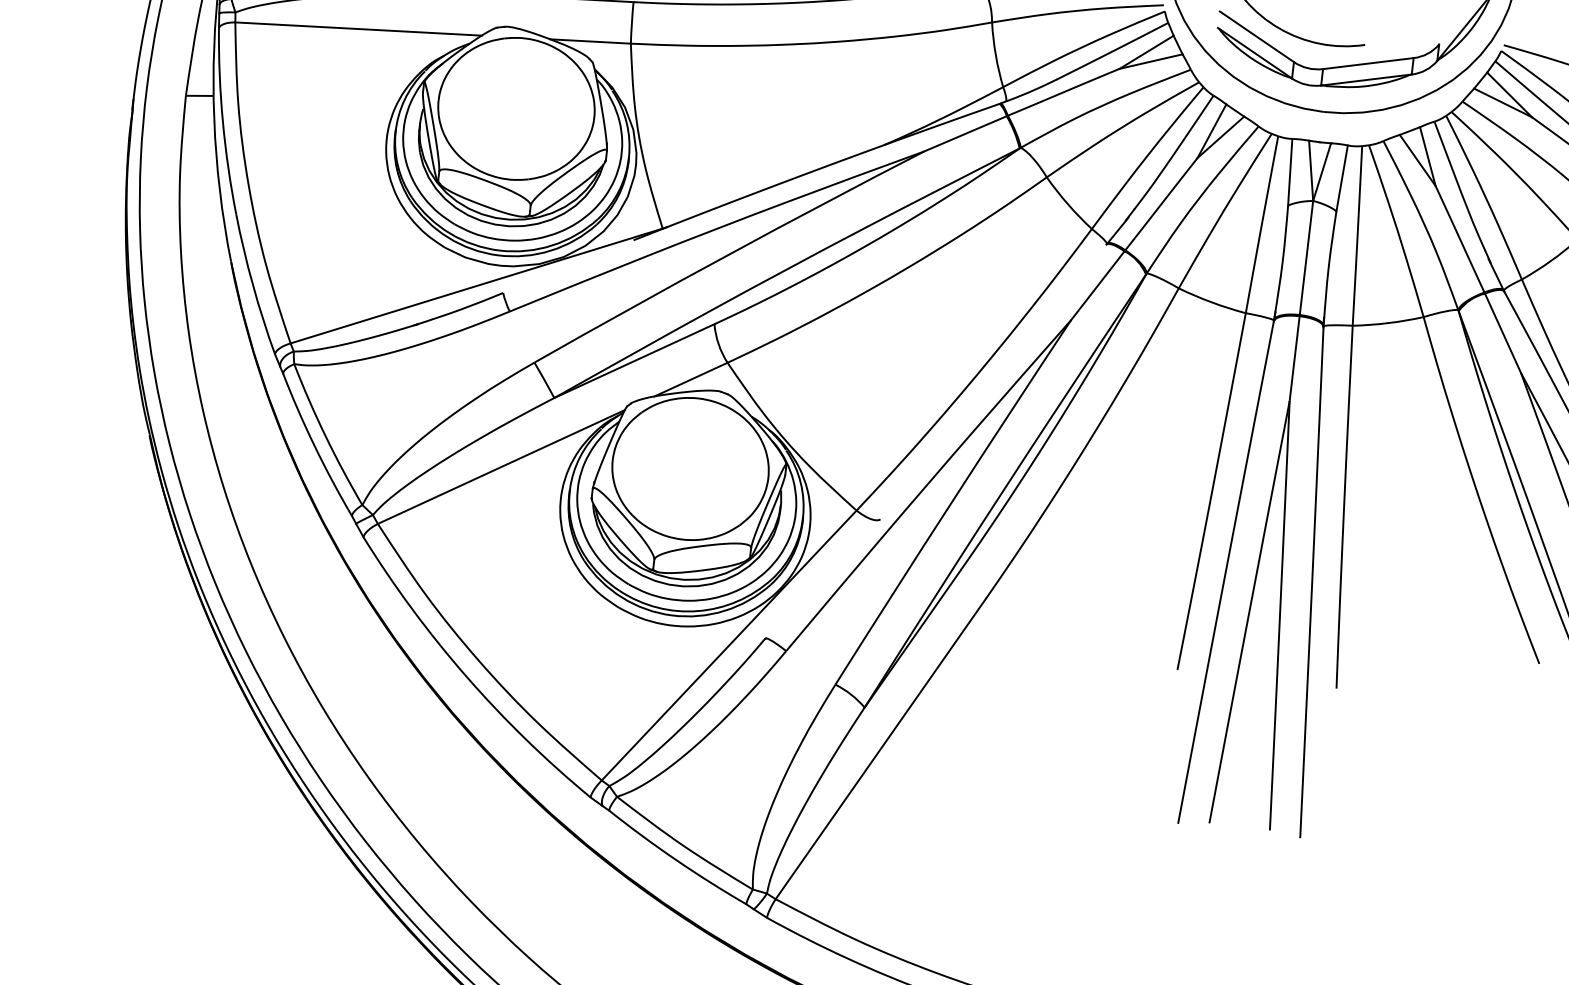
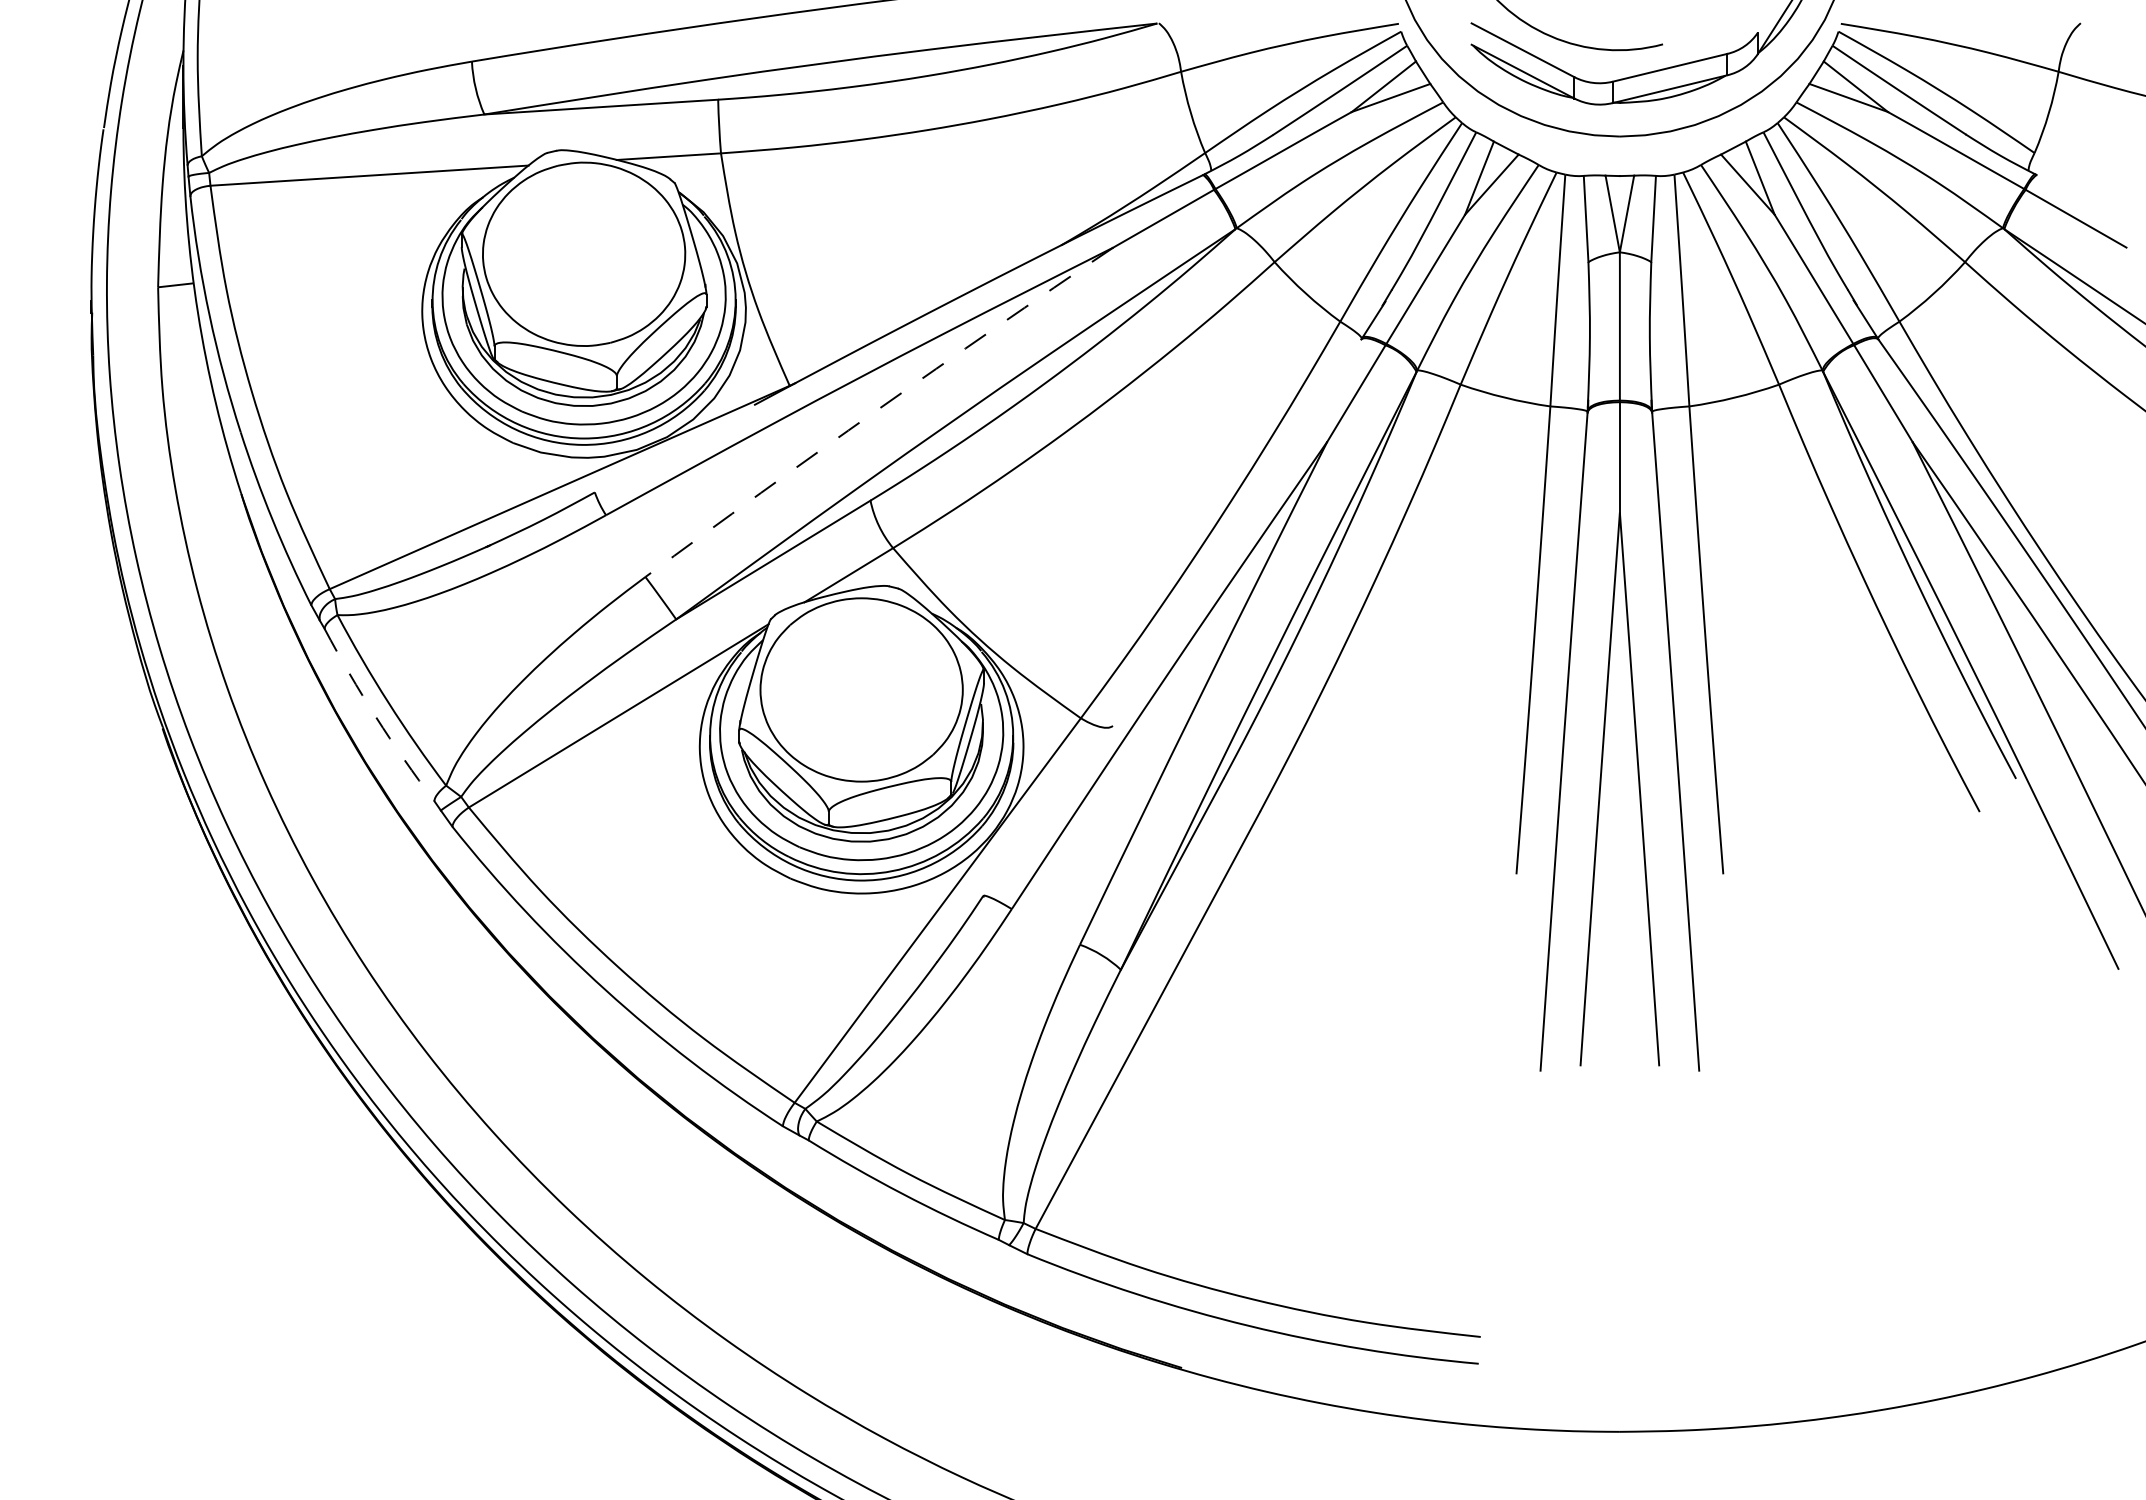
arc: (728, 254) -> (877, 409), solid -> dashed
arc: (314, 446) -> (376, 717), solid -> dashed

